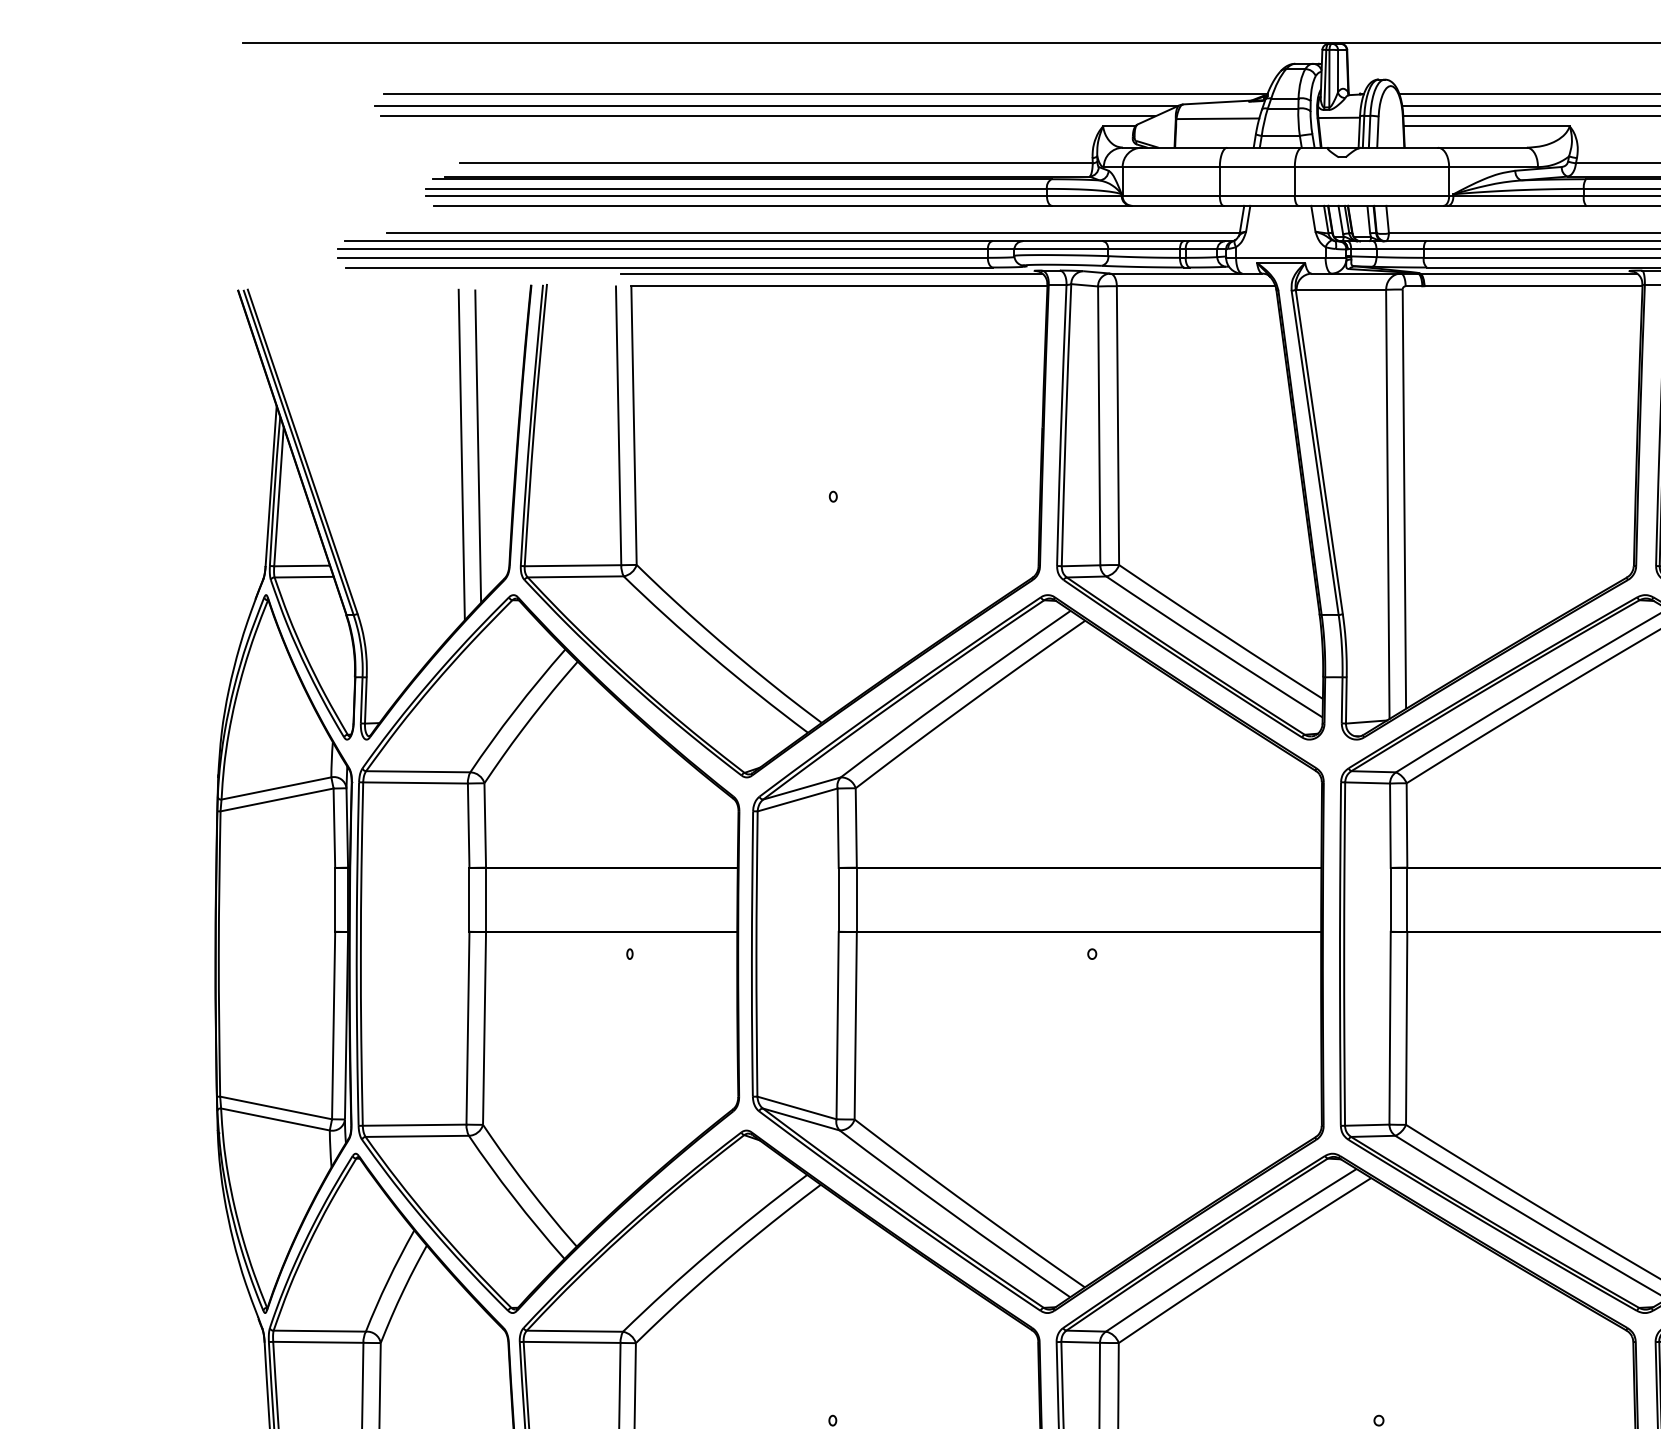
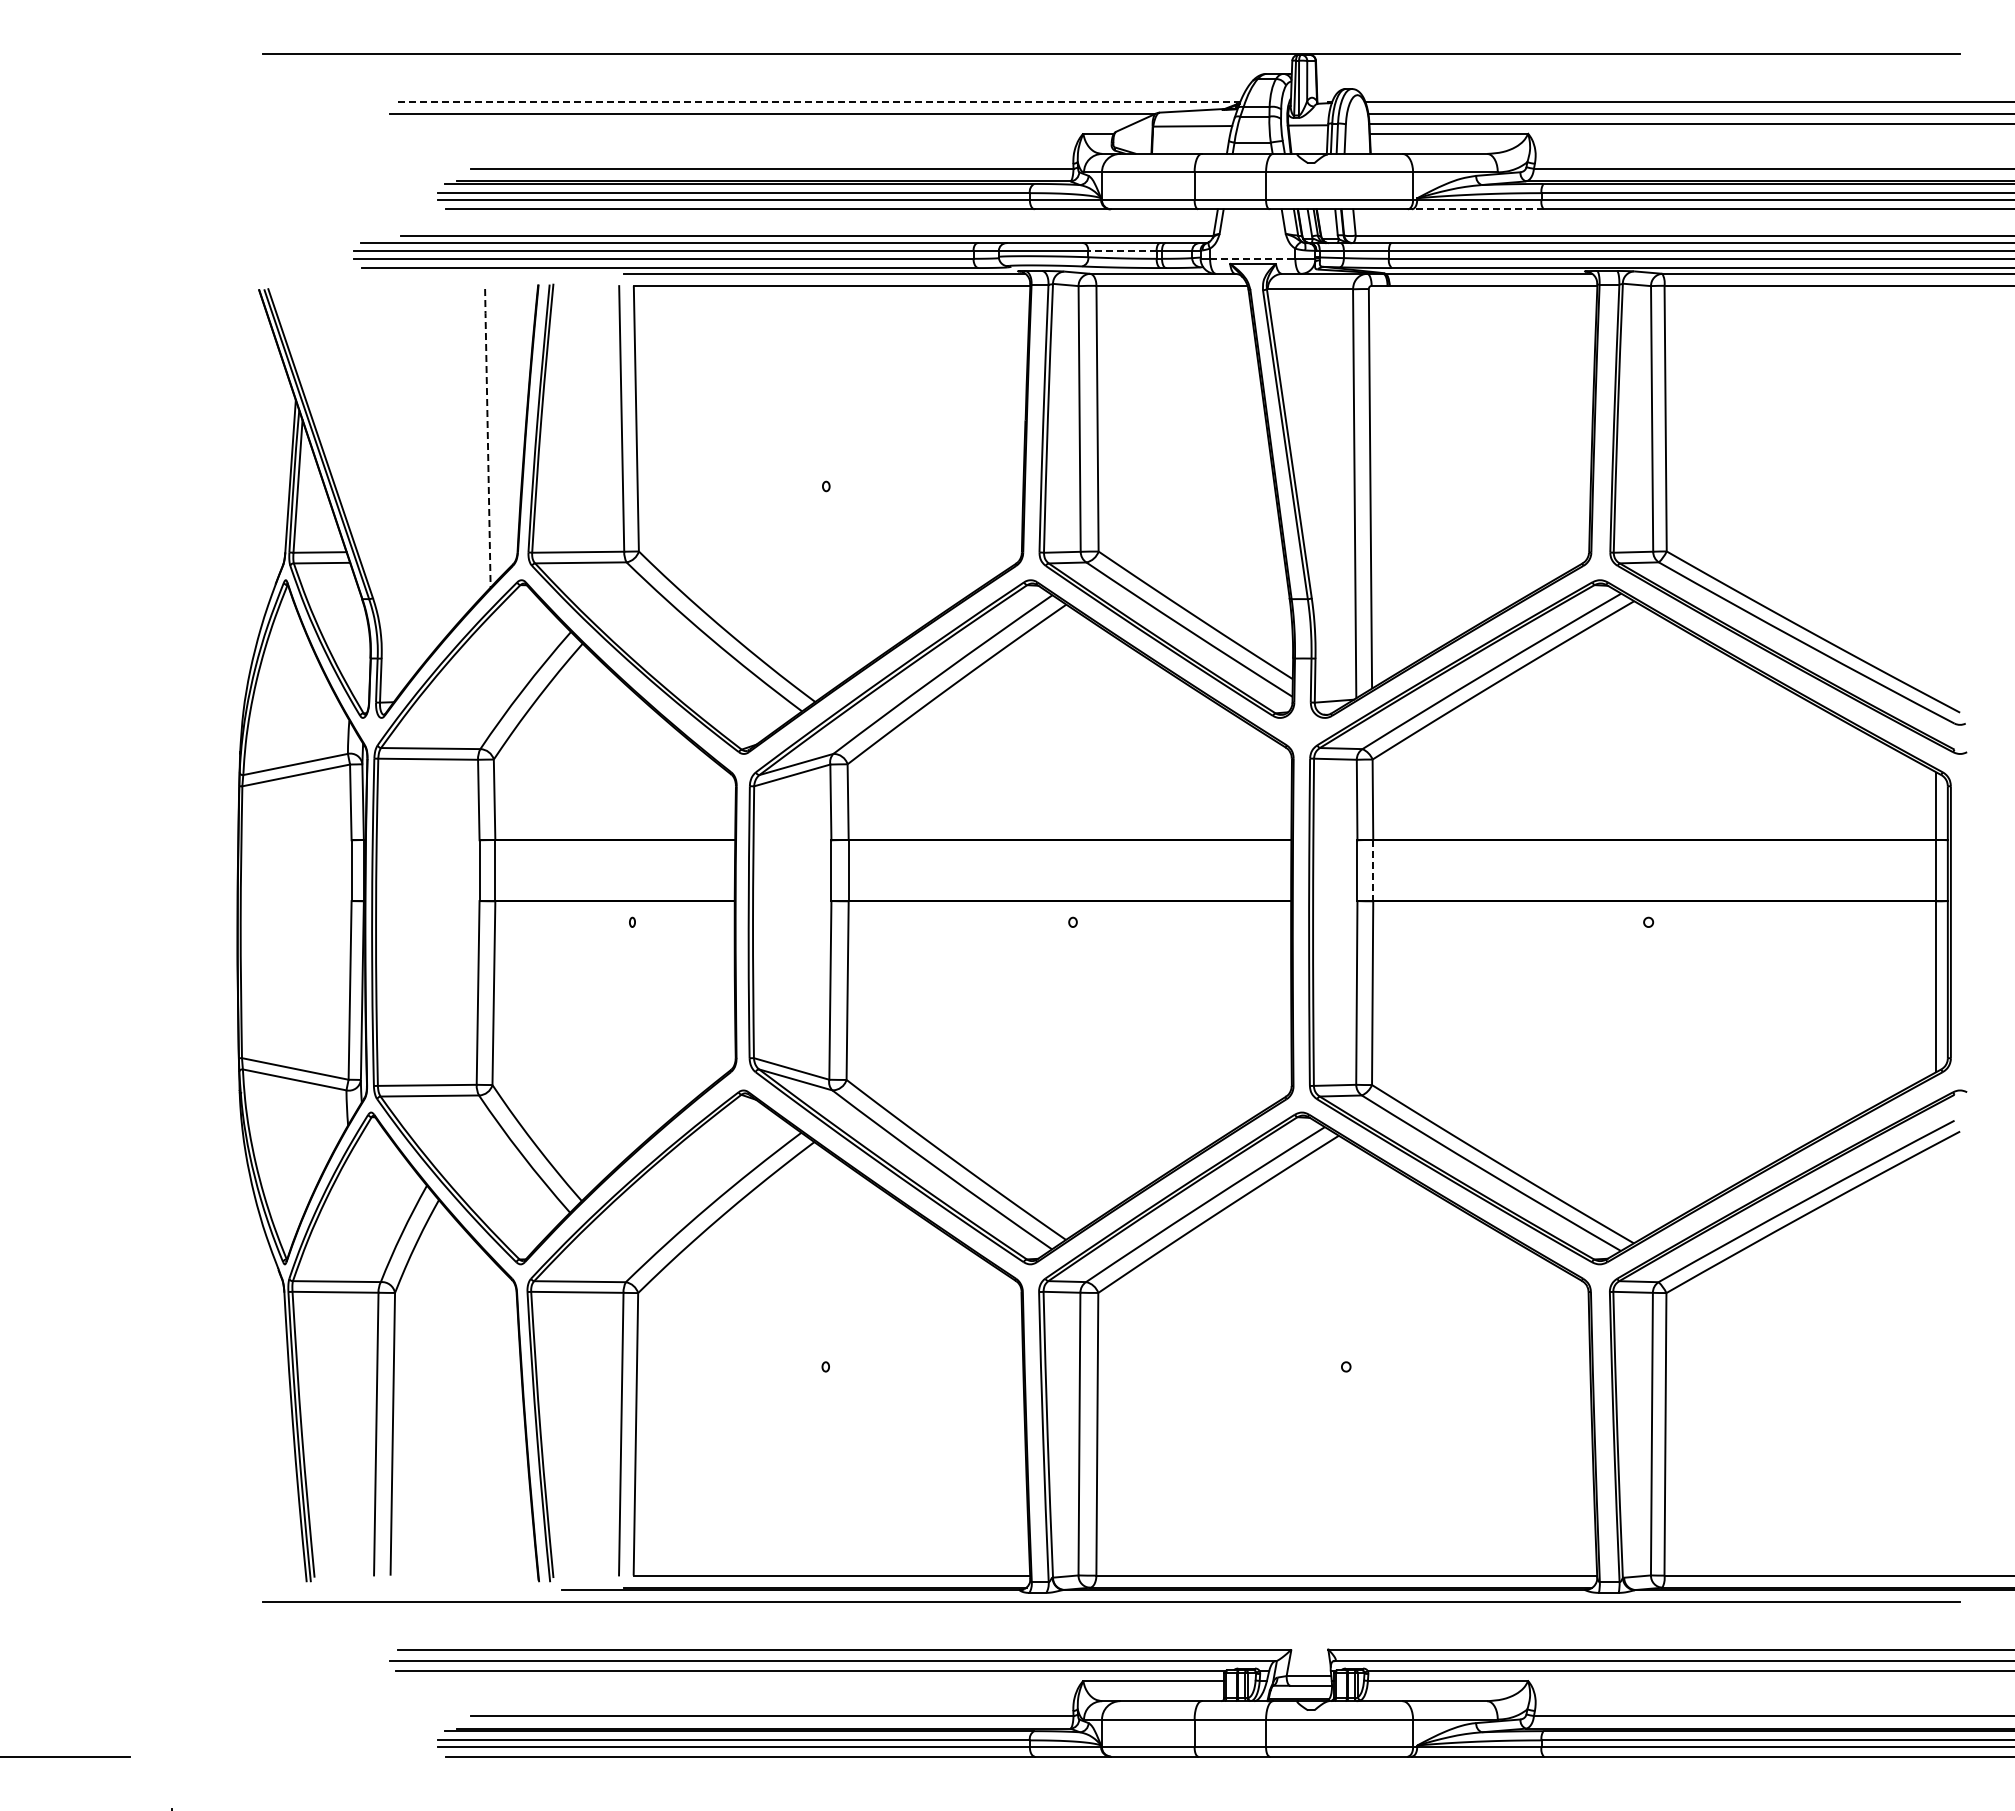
line: (826, 93) -> (819, 102), solid -> dashed
line: (767, 116) -> (763, 124), removed
line: (1516, 206) -> (1477, 209), solid -> dashed
line: (1143, 249) -> (1121, 250), solid -> dashed
line: (1280, 257) -> (1252, 258), solid -> dashed
line: (477, 444) -> (487, 436), solid -> dashed
line: (462, 454) -> (472, 446), removed
line: (1407, 900) -> (1373, 871), solid -> dashed

